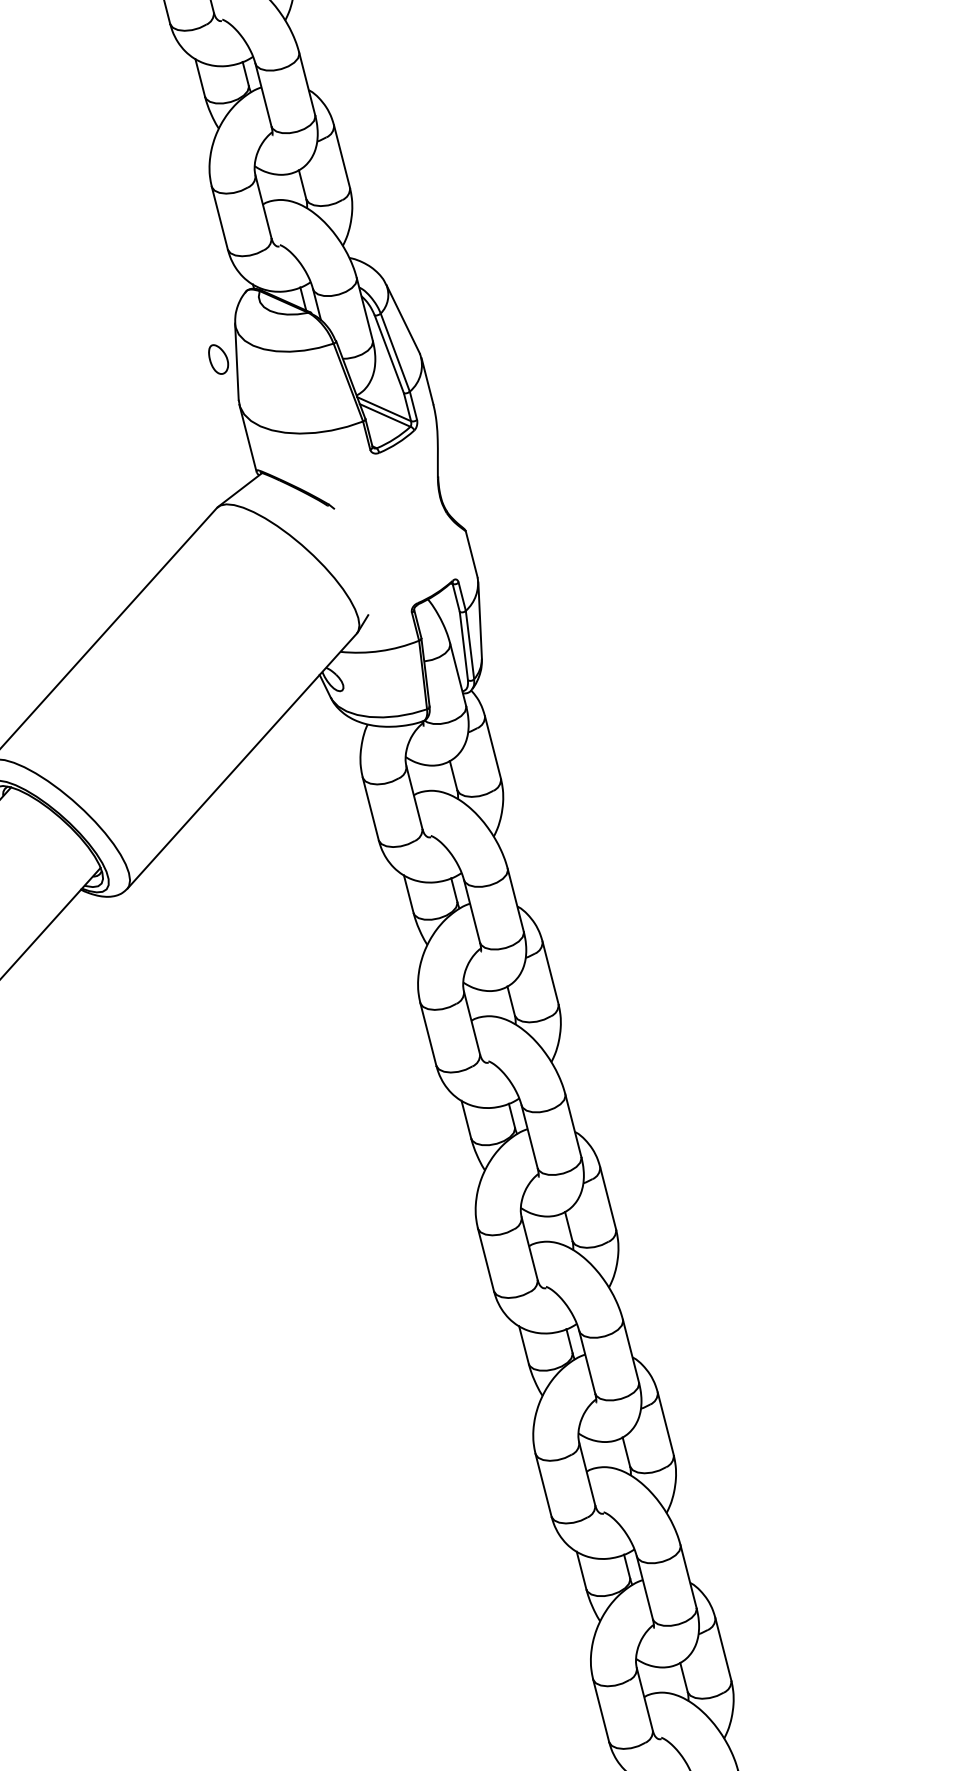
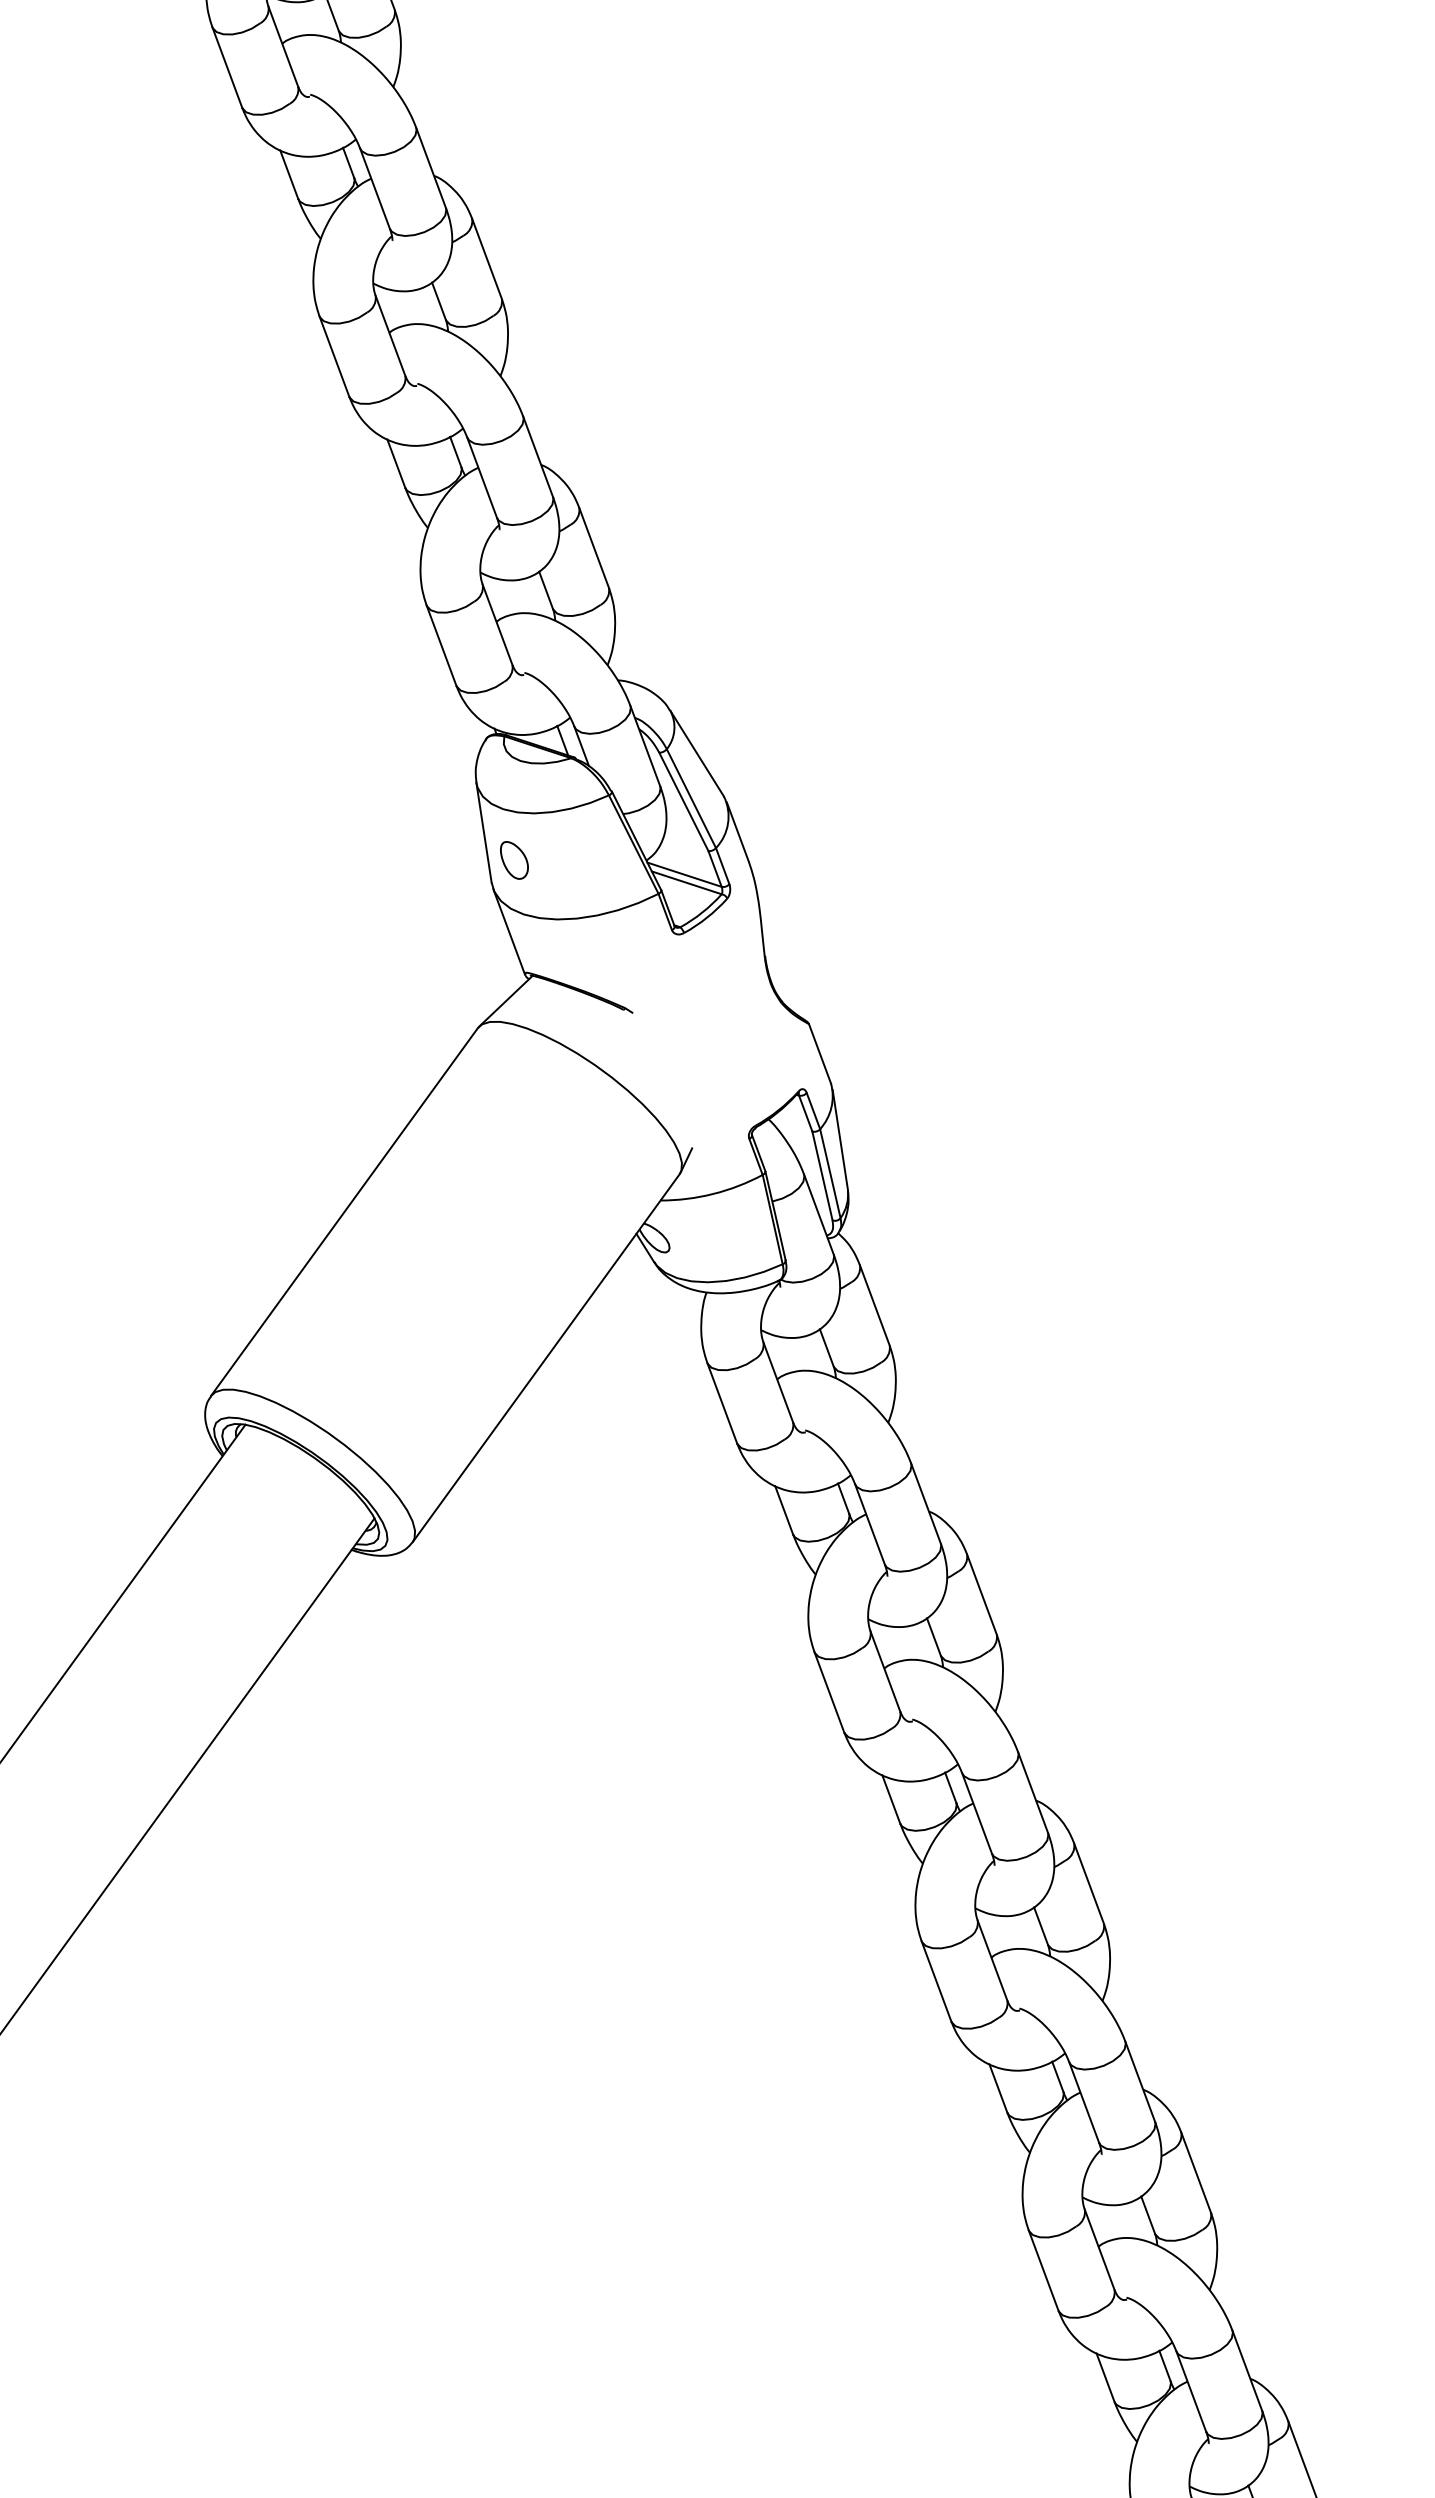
part: (218, 359) -> (514, 860), moved

